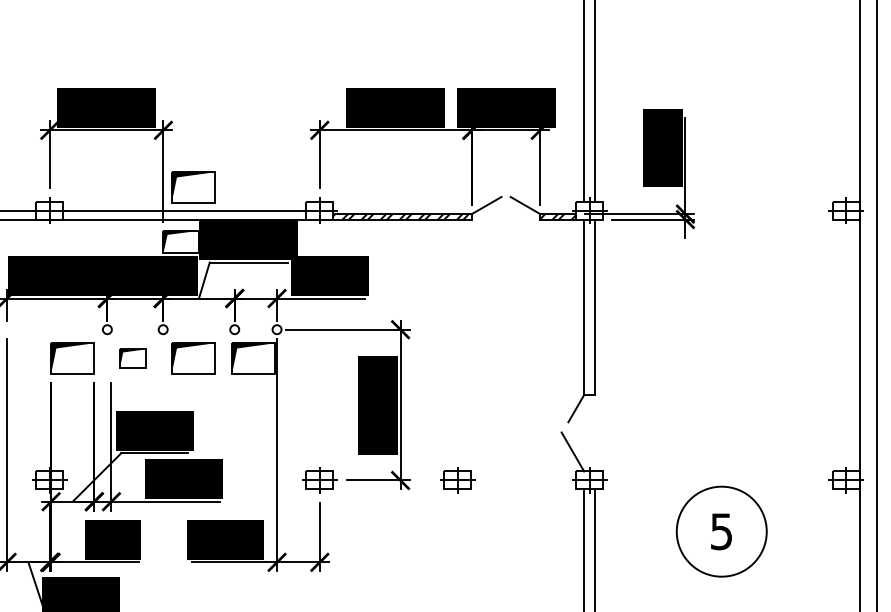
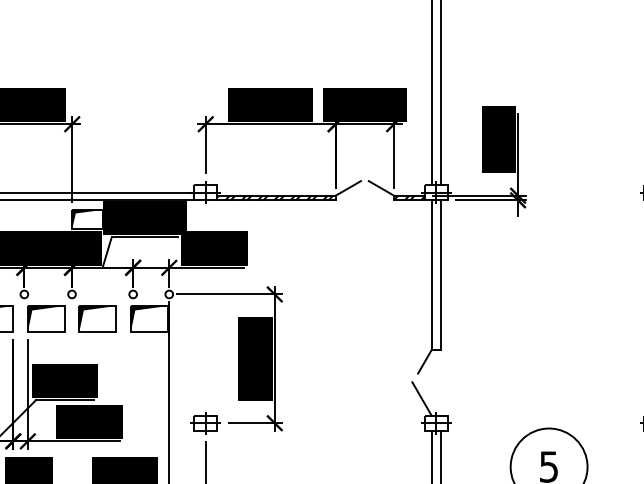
part: (193, 187) -> (97, 172), removed
part: (132, 358) -> (45, 319), size x1.67
part: (457, 480) -> (323, 423), removed

